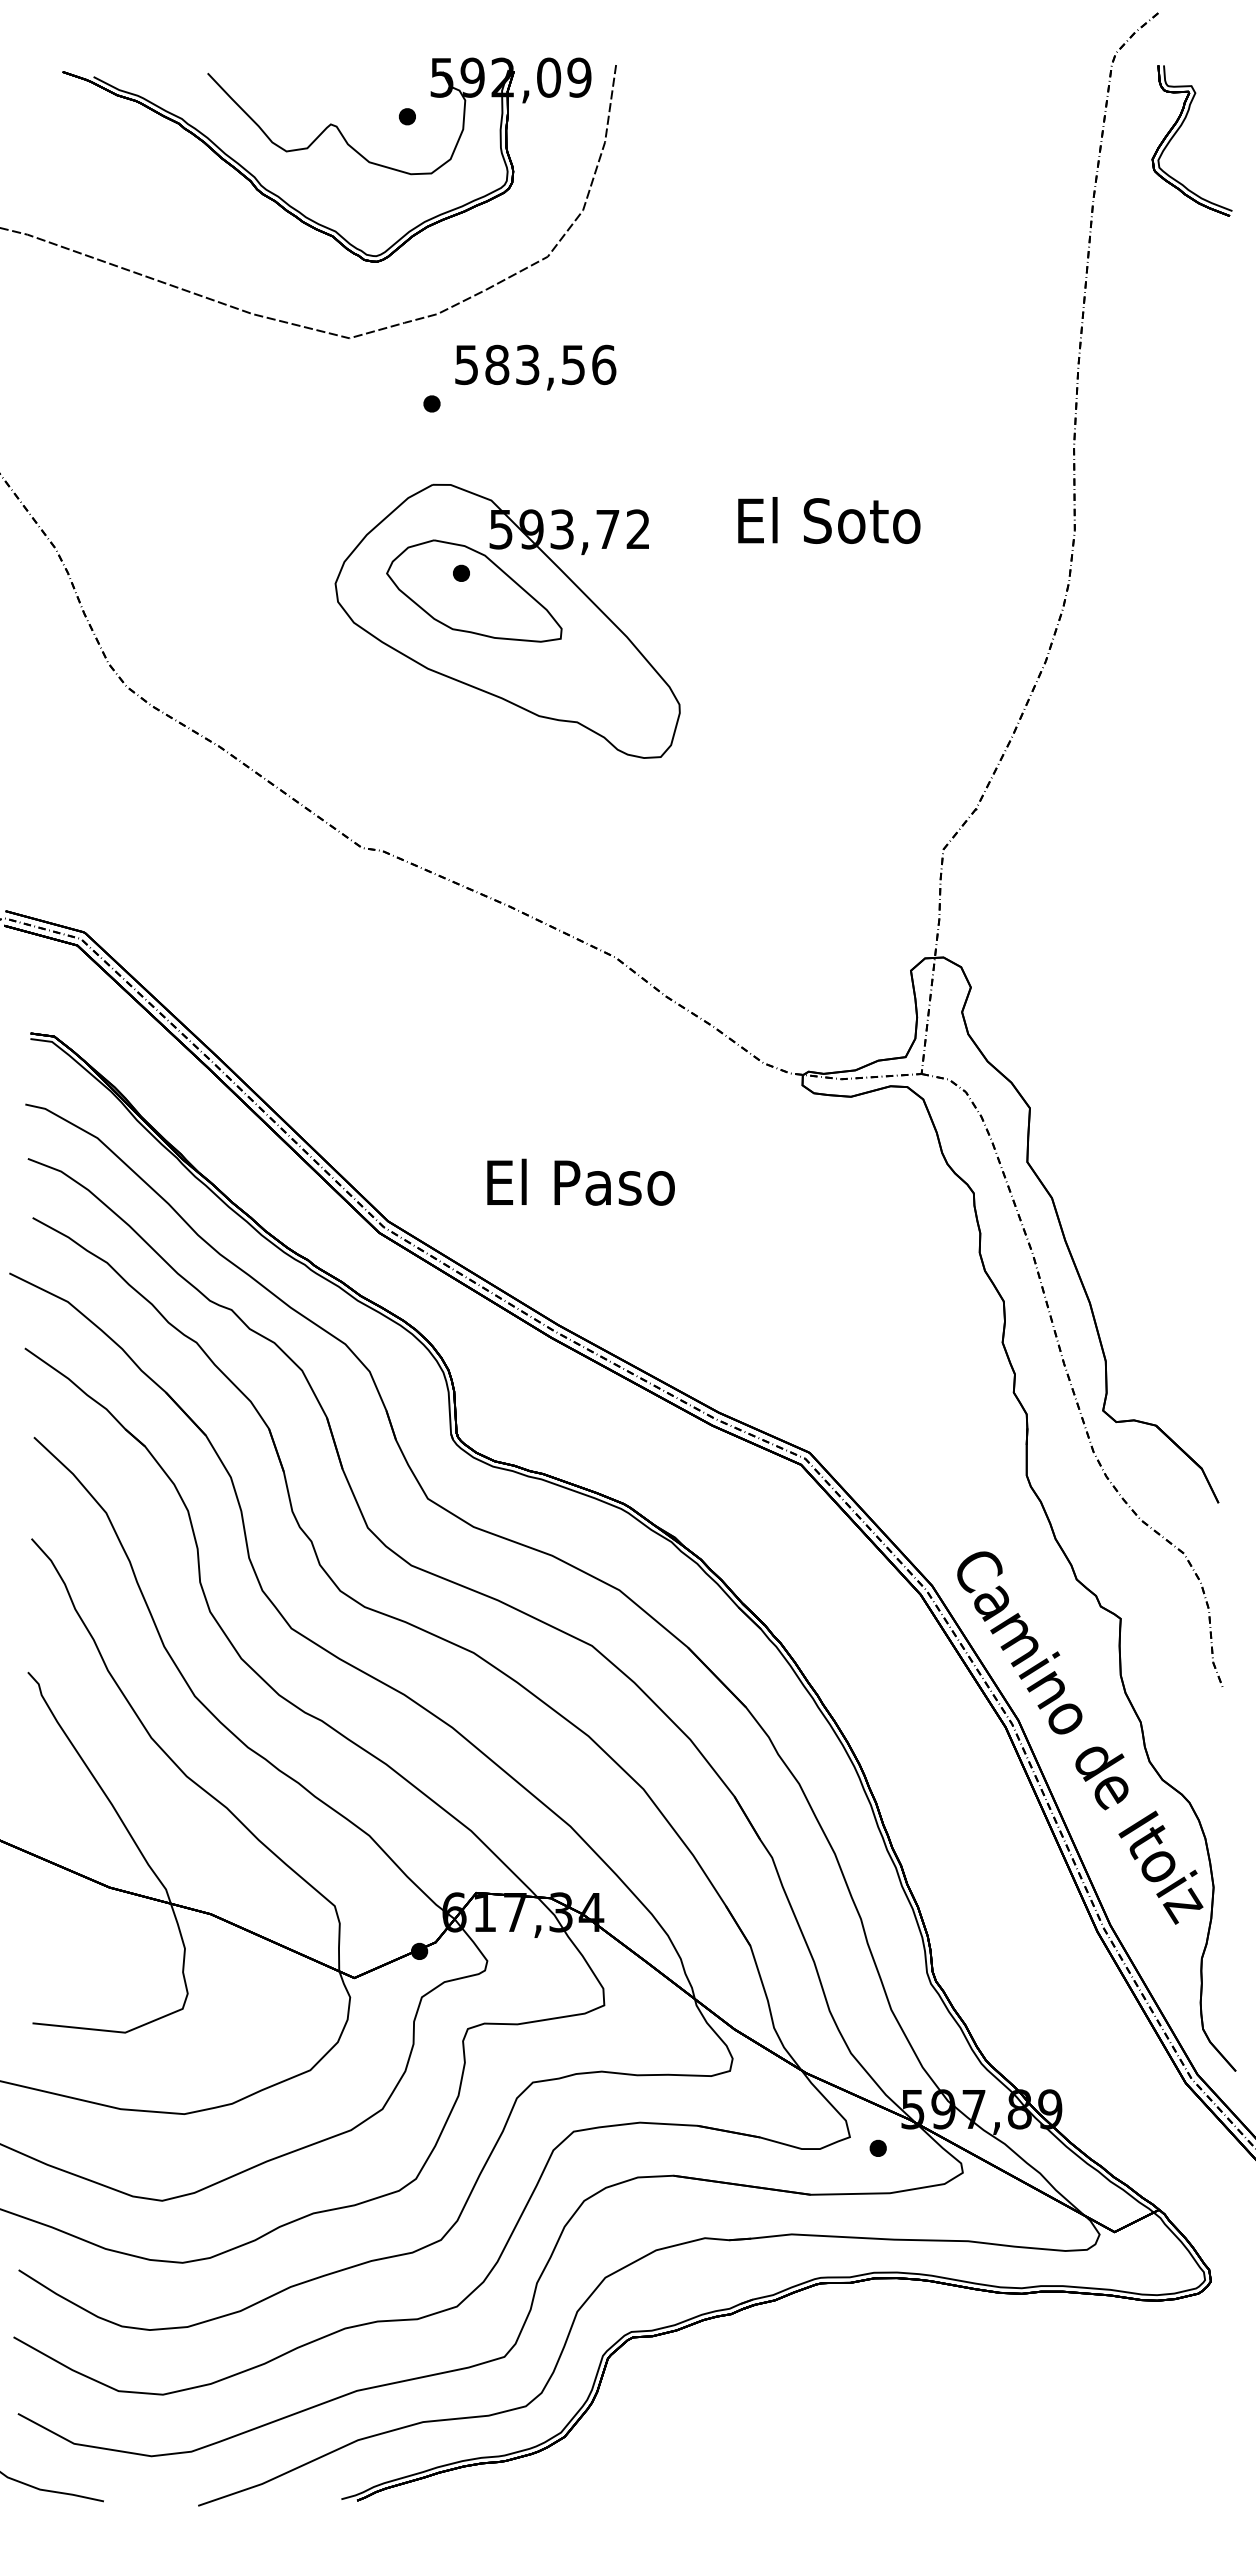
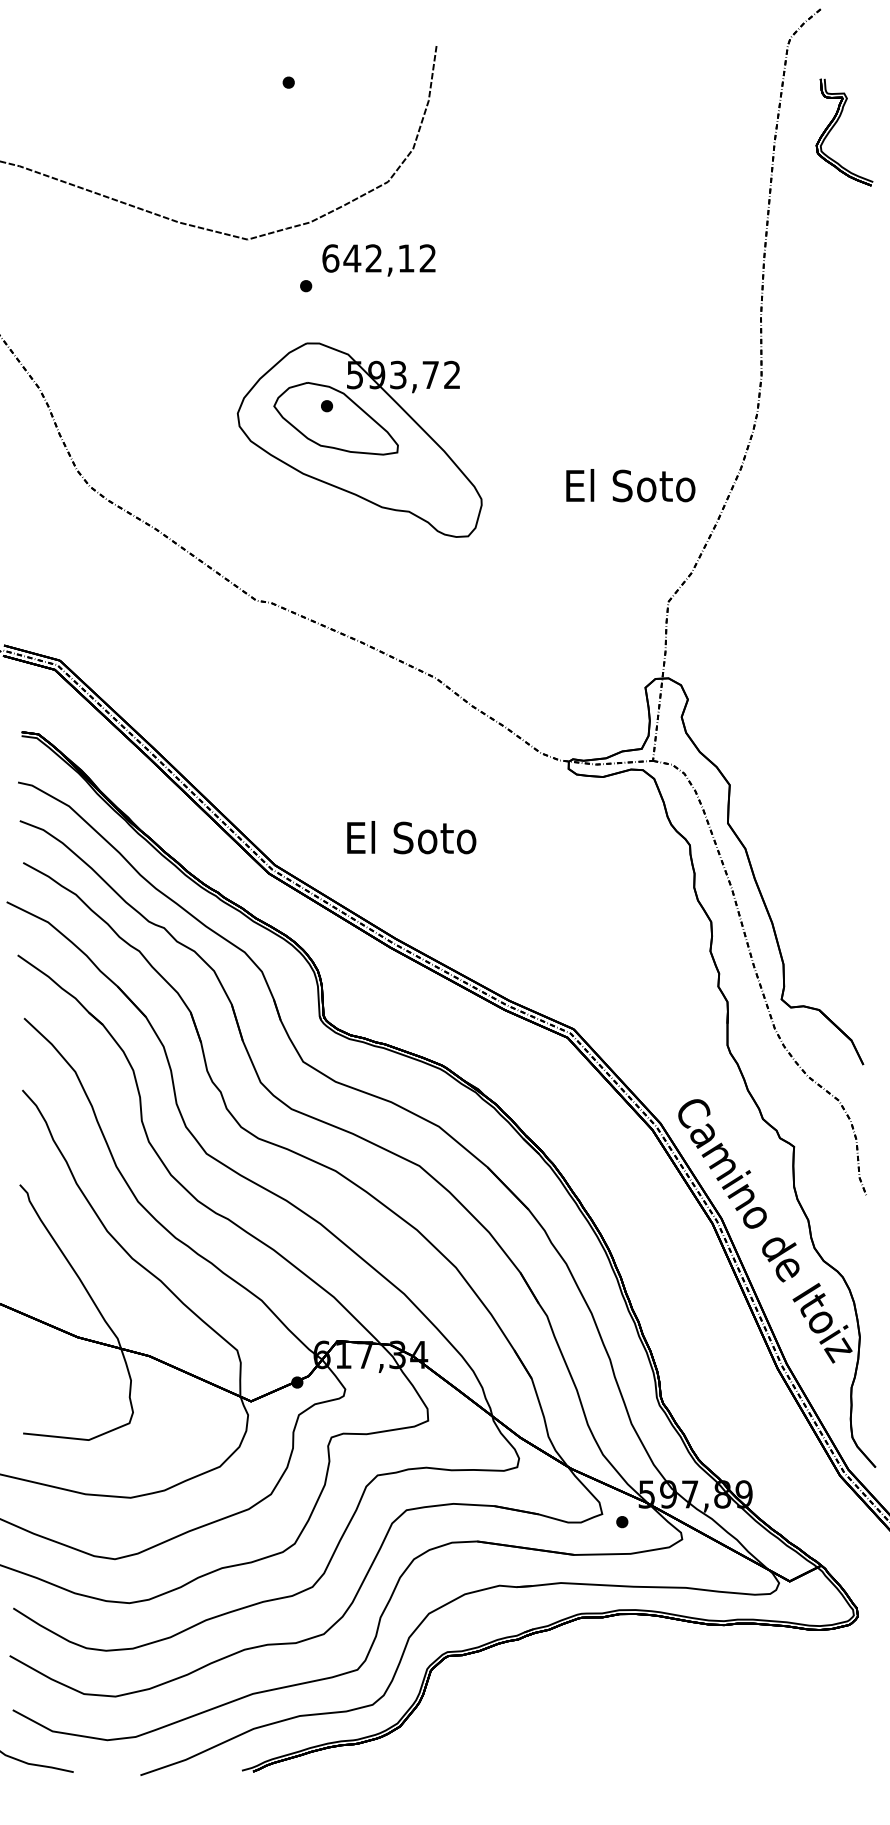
part: (1177, 132) -> (834, 126), moved
part: (312, 144) -> (221, 102), removed
text: (535, 364) -> (379, 258), 583,56 -> 642,12
text: (829, 520) -> (630, 485), moved
text: (580, 1181) -> (411, 837), El Paso -> El Soto

